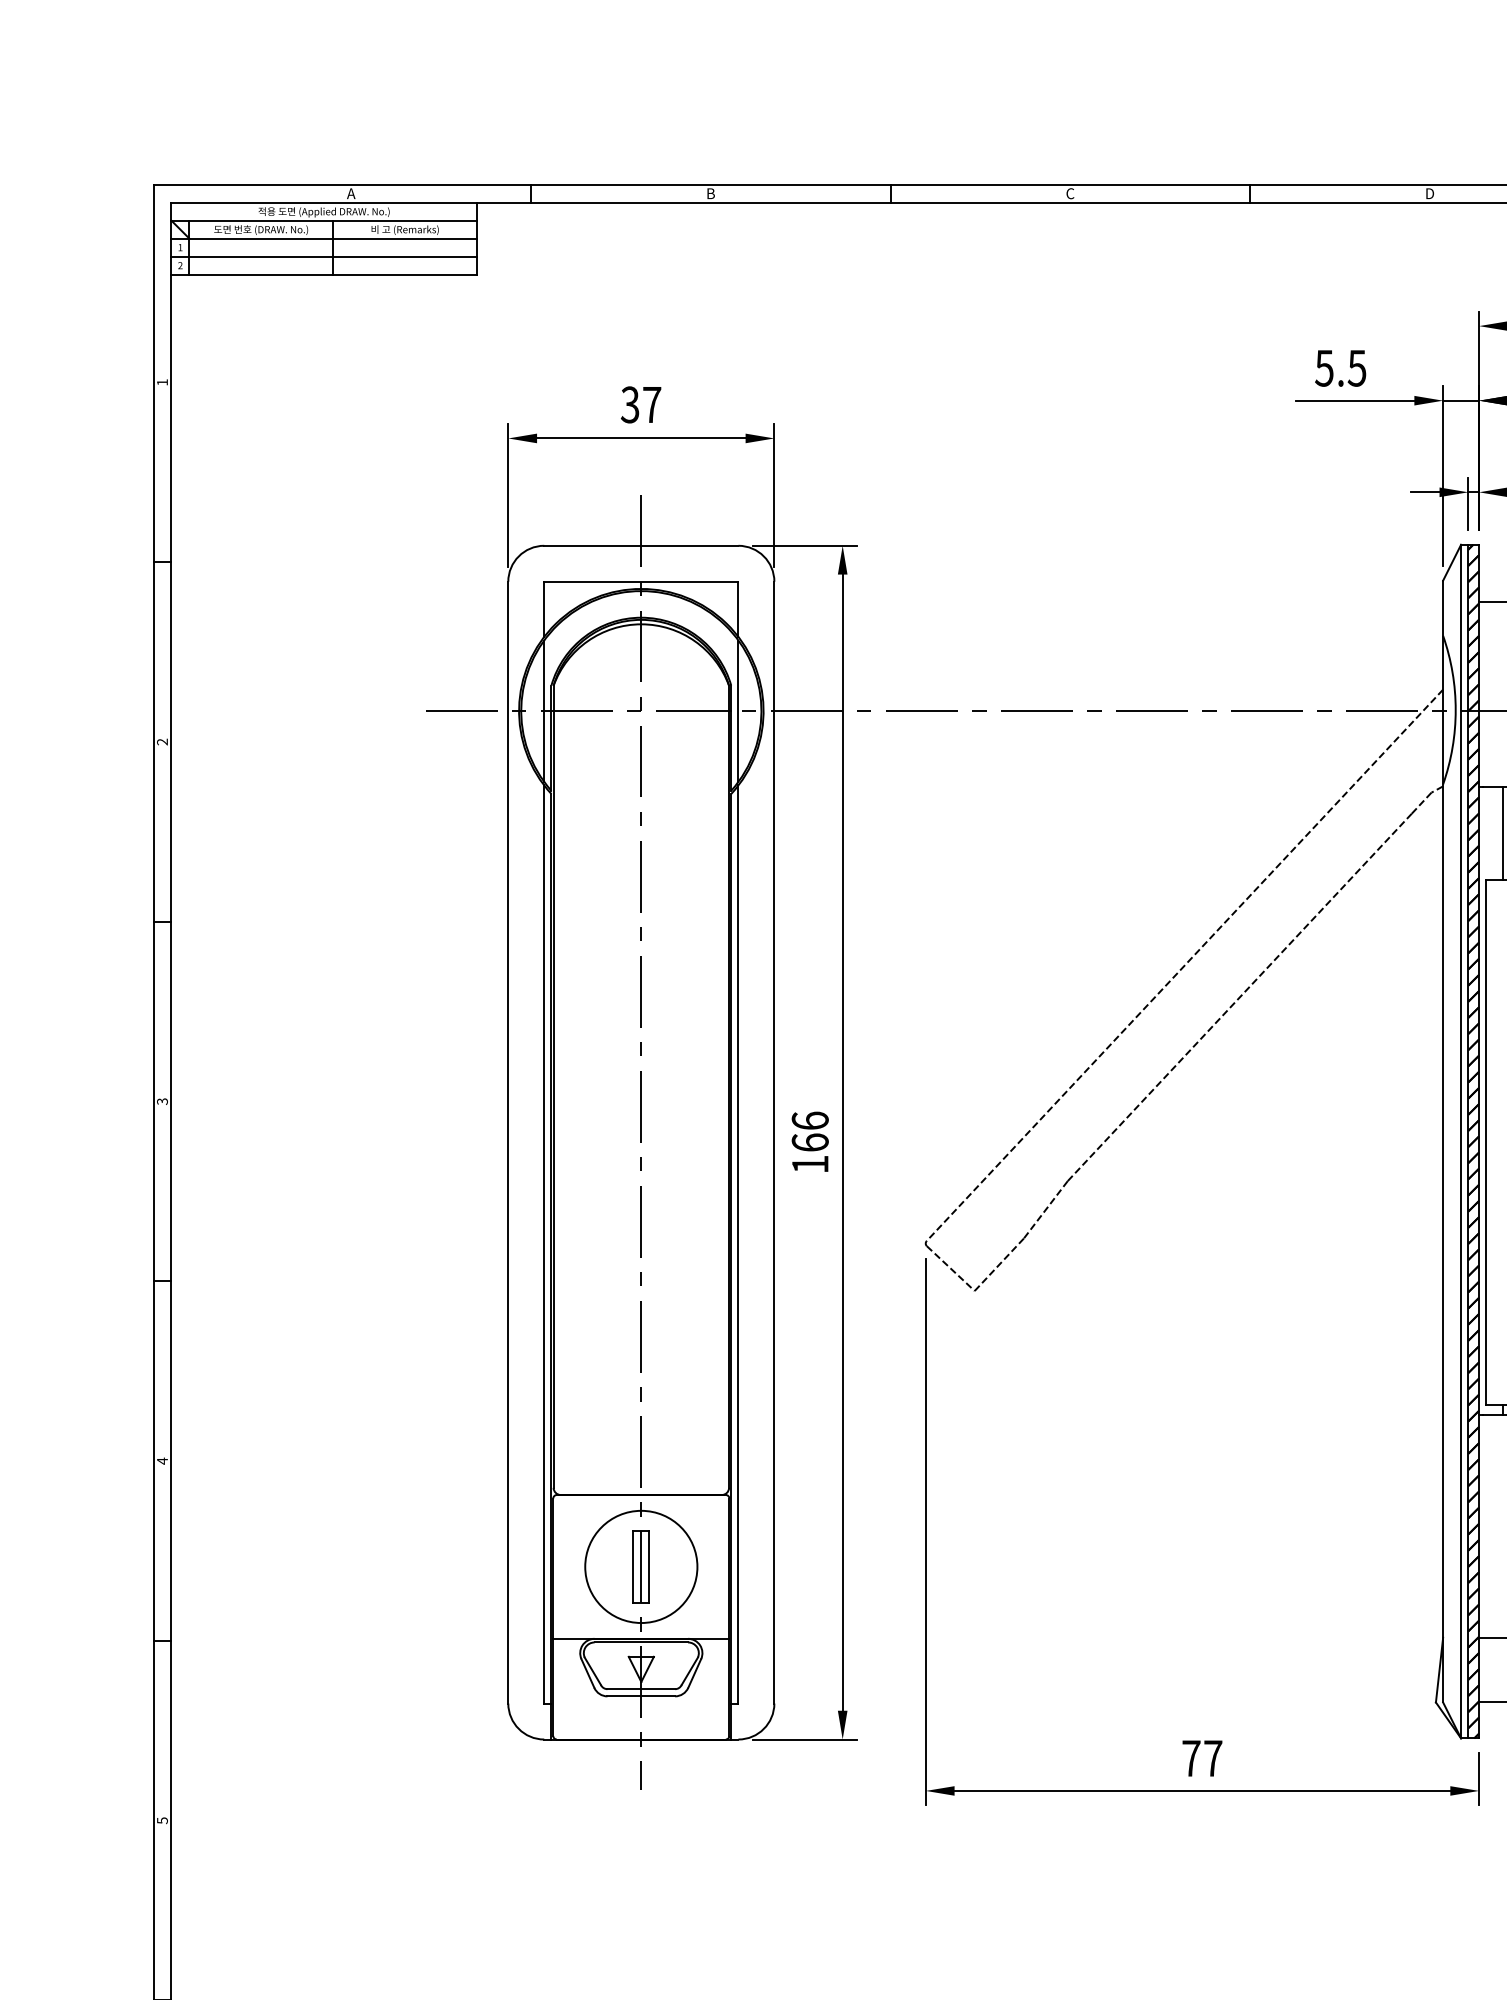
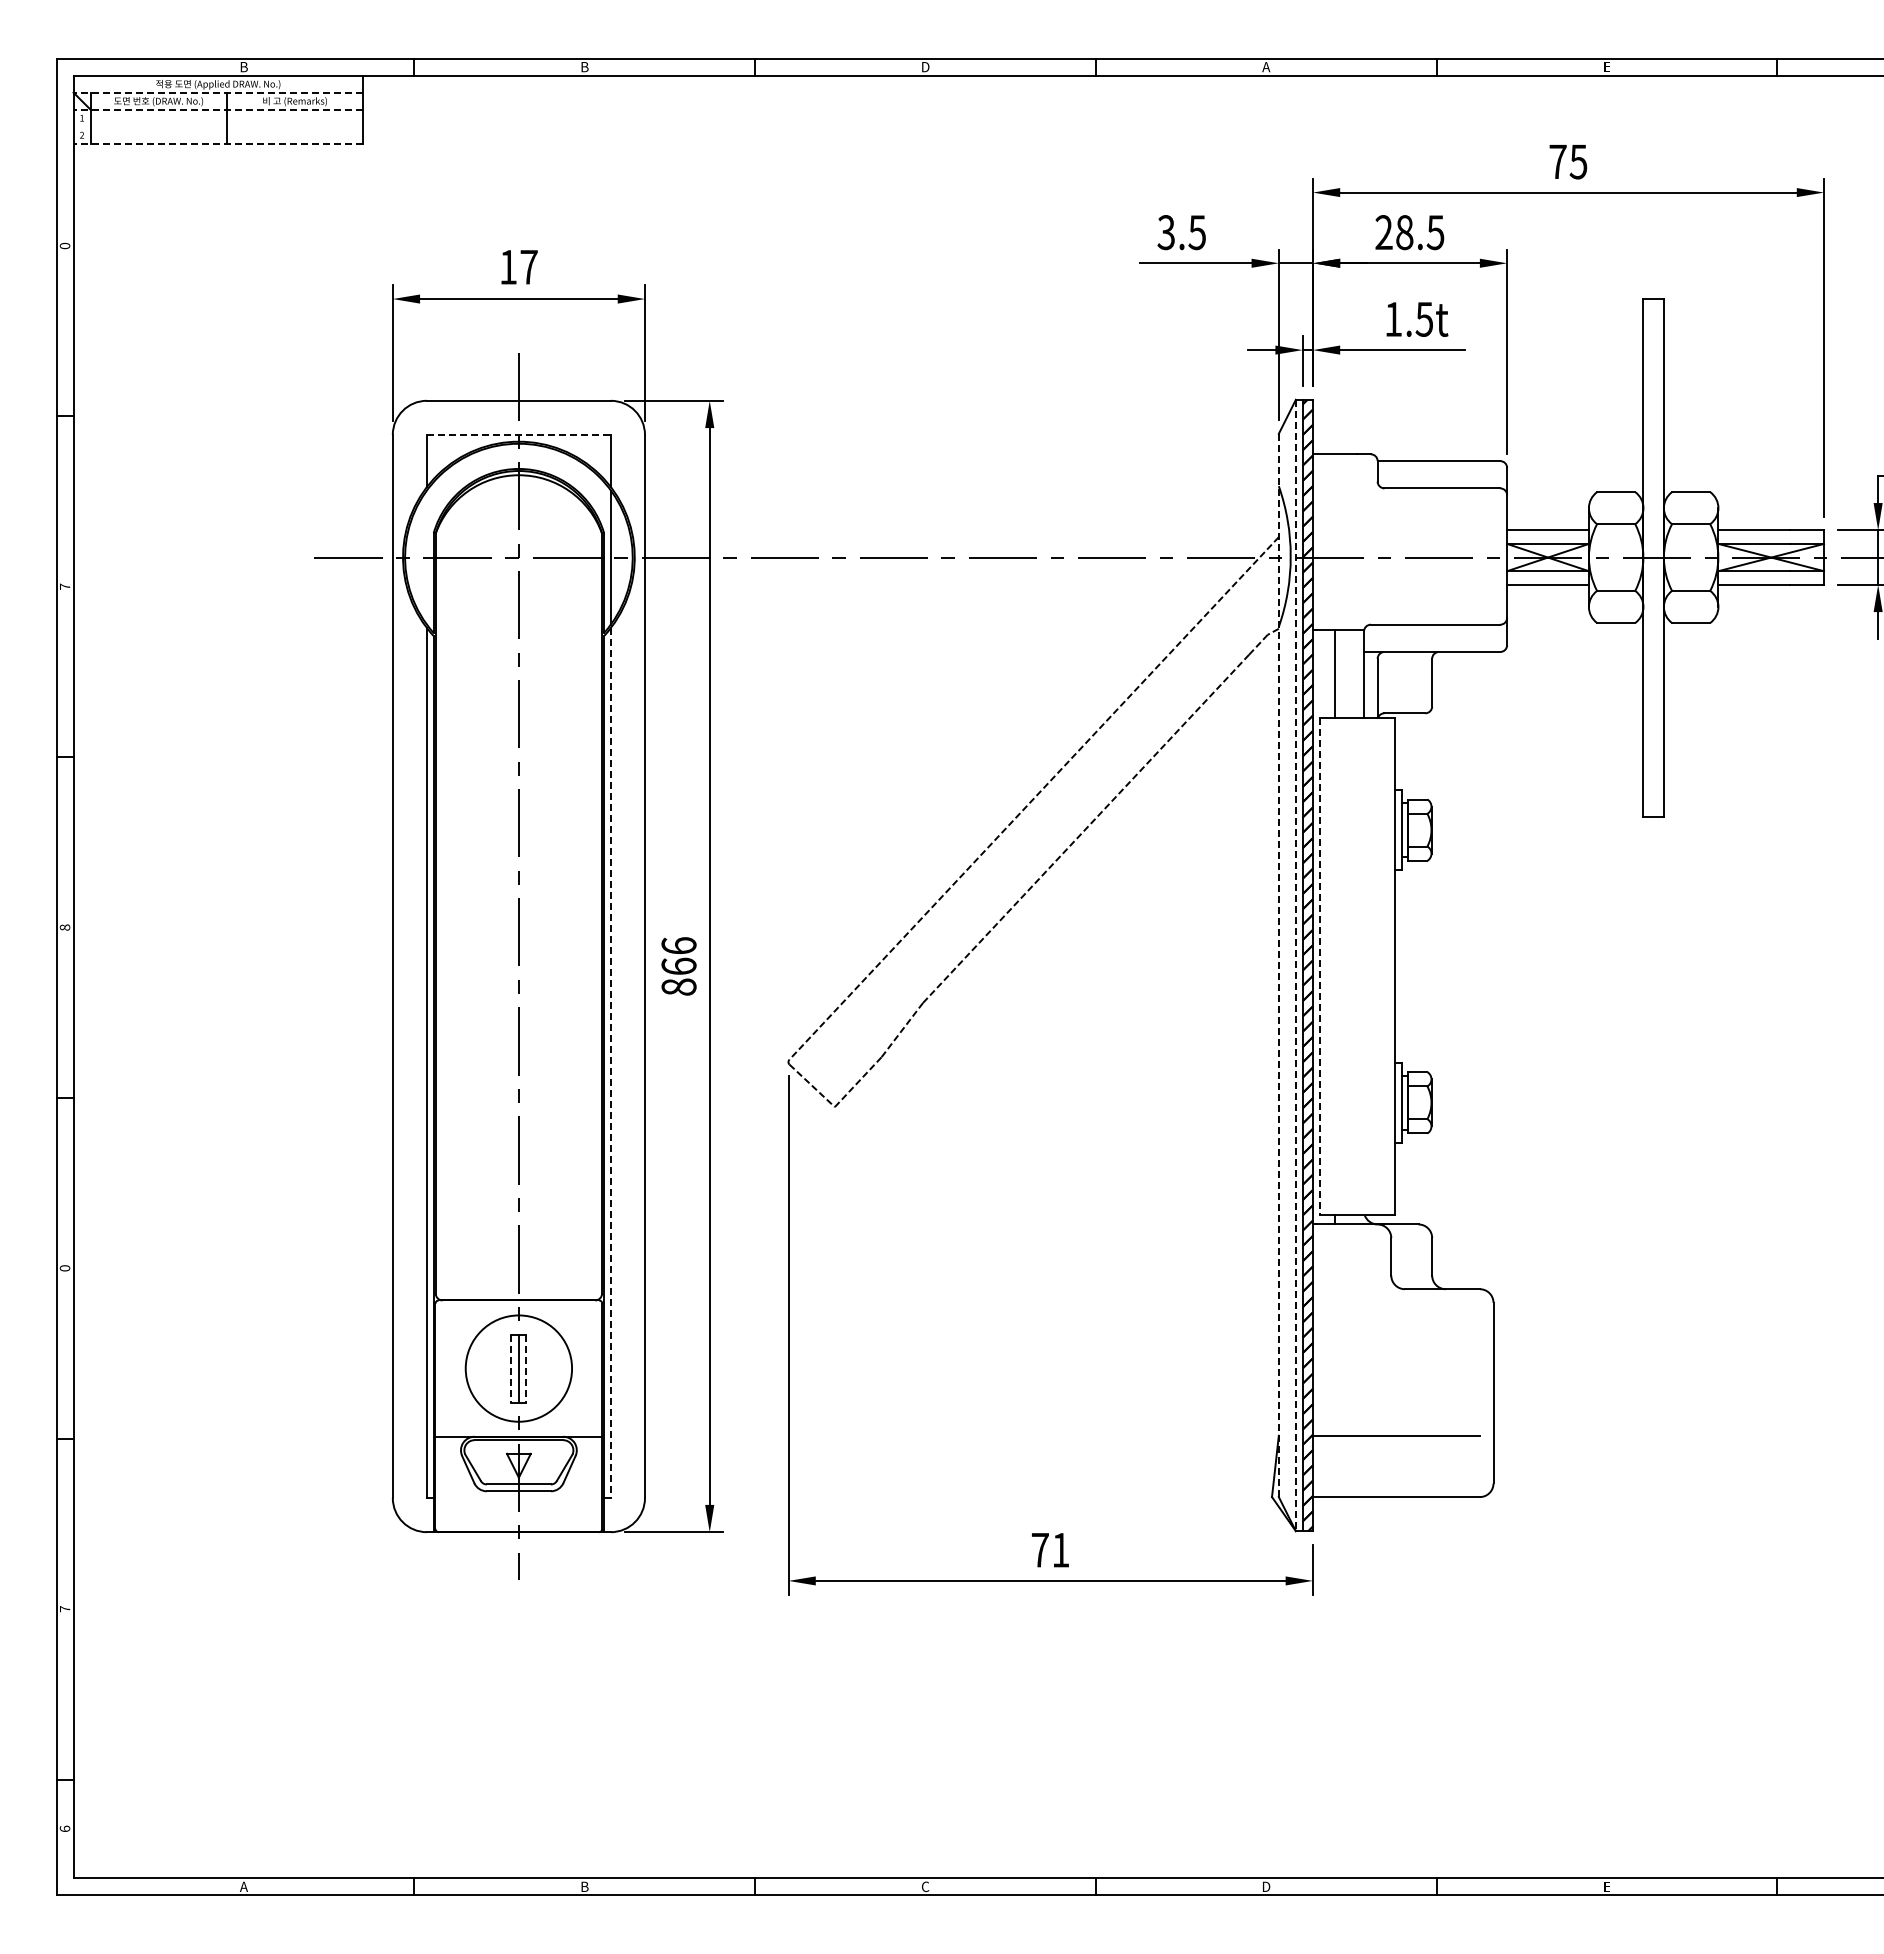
text: (1070, 193) -> (925, 66), C -> D
text: (350, 194) -> (243, 67), A -> B
text: (1430, 194) -> (1266, 67), D -> A
line: (324, 220) -> (218, 92), solid -> dashed
line: (324, 238) -> (218, 109), solid -> dashed
line: (324, 256) -> (218, 126), removed
line: (324, 274) -> (218, 143), solid -> dashed
text: (1324, 368) -> (1166, 232), 5.5 -> 3.5
text: (161, 381) -> (64, 245), 1 -> 0
text: (629, 404) -> (507, 266), 37 -> 17
line: (641, 581) -> (519, 434), solid -> dashed
line: (543, 711) -> (426, 557), removed
text: (161, 741) -> (64, 586), 2 -> 7
text: (161, 1101) -> (64, 927), 3 -> 8
line: (1442, 1141) -> (1278, 965), solid -> dashed
line: (1460, 1141) -> (1295, 965), solid -> dashed
line: (1486, 1142) -> (1319, 966), solid -> dashed
text: (809, 1163) -> (678, 986), 166 -> 866
line: (737, 1245) -> (610, 1063), solid -> dashed
text: (161, 1461) -> (64, 1268), 4 -> 0
line: (633, 1567) -> (511, 1369), solid -> dashed
line: (649, 1567) -> (526, 1369), solid -> dashed
text: (1212, 1758) -> (1060, 1550), 77 -> 71
text: (162, 1821) -> (65, 1609), 5 -> 7

